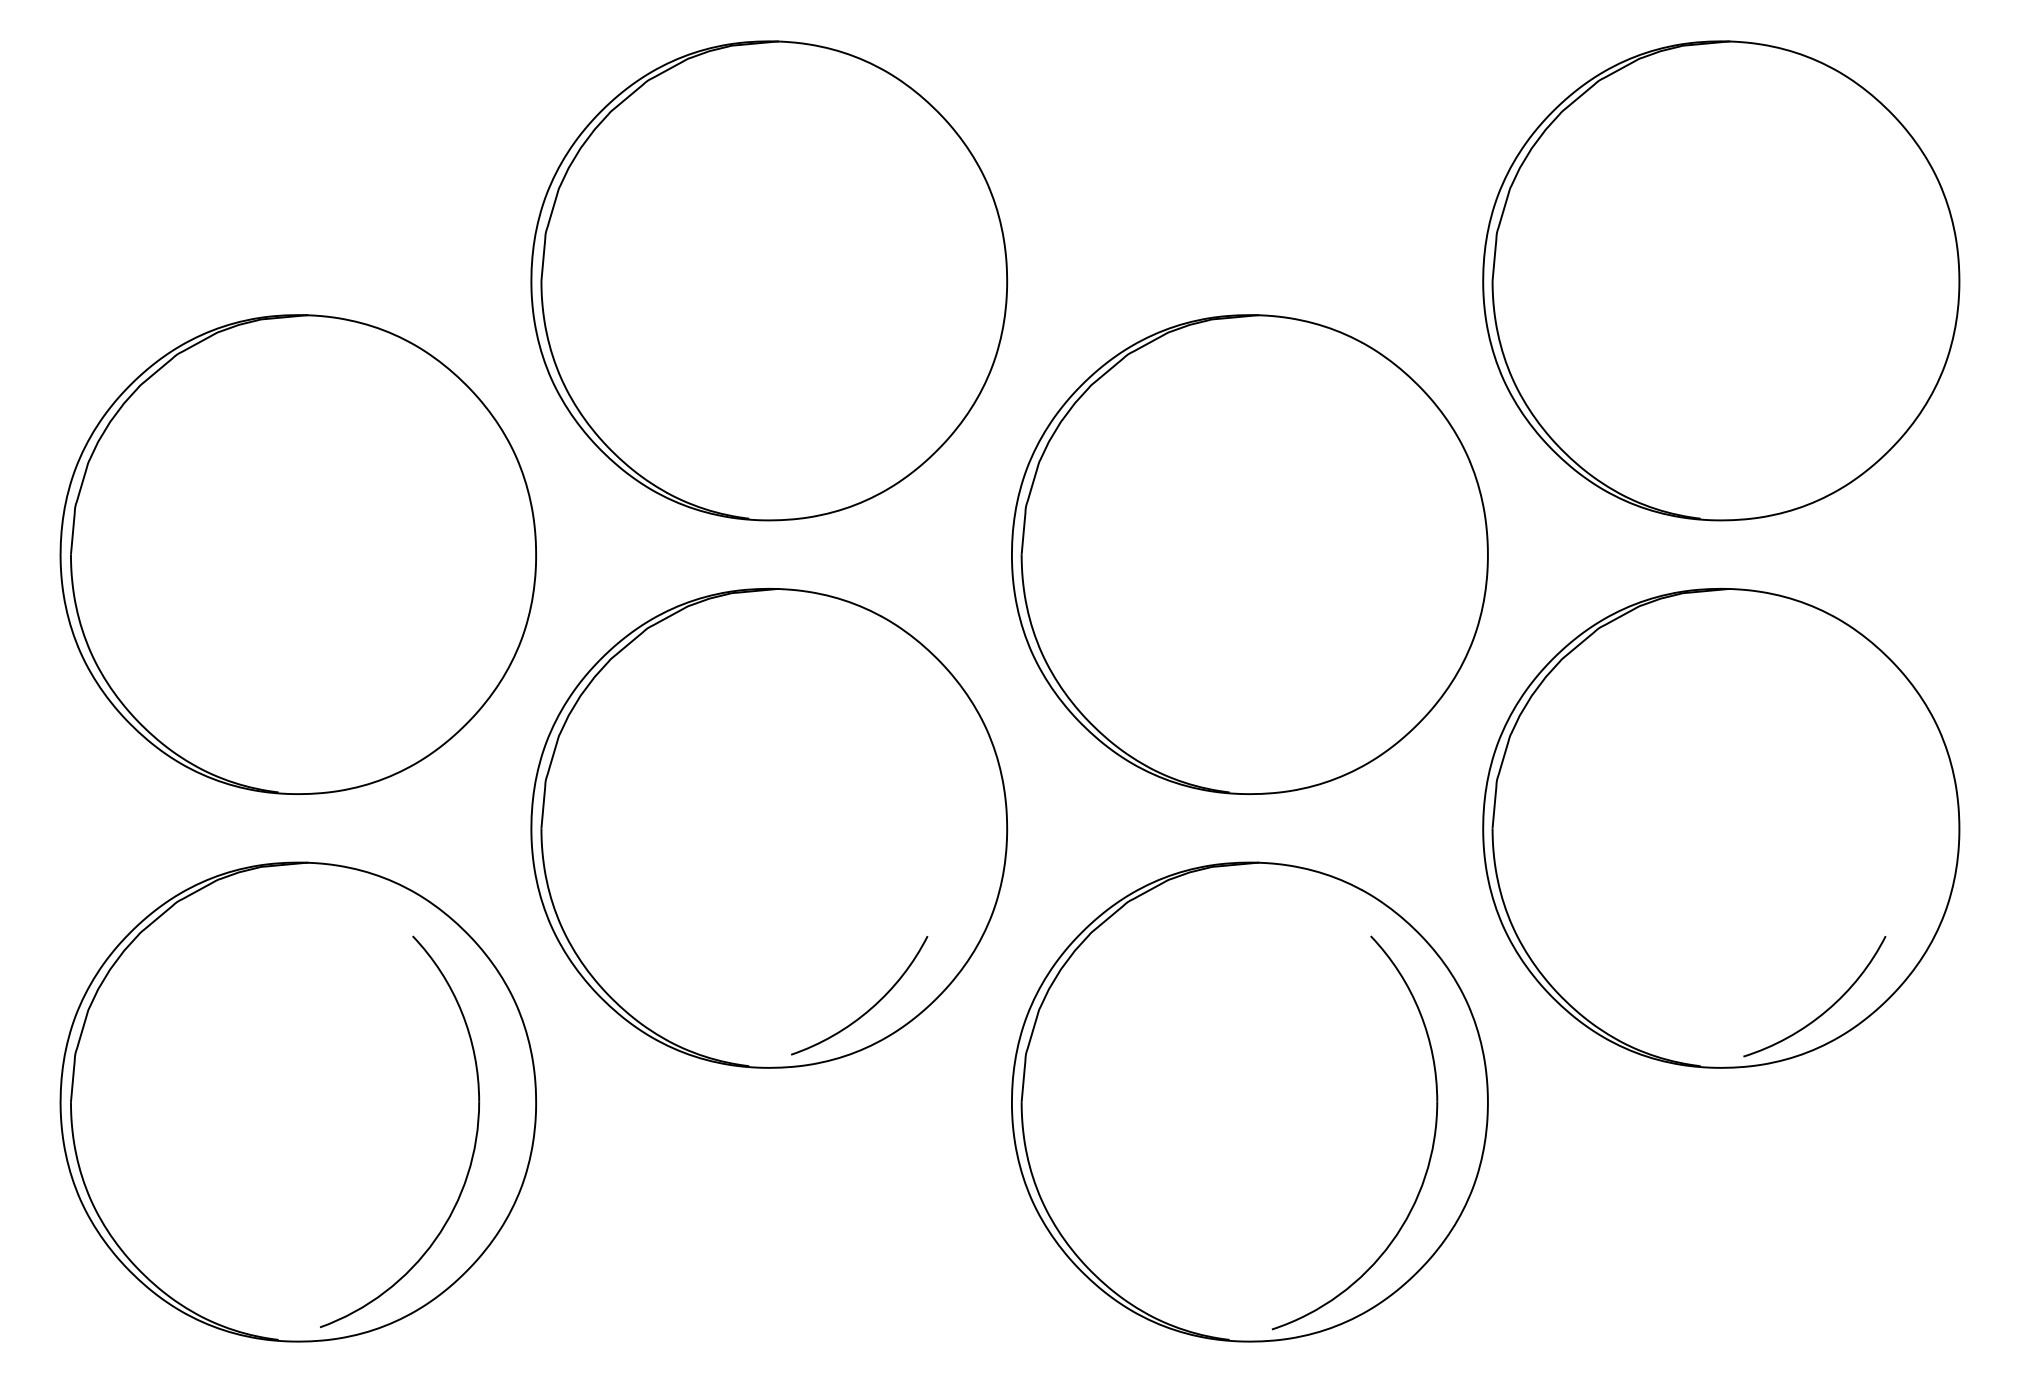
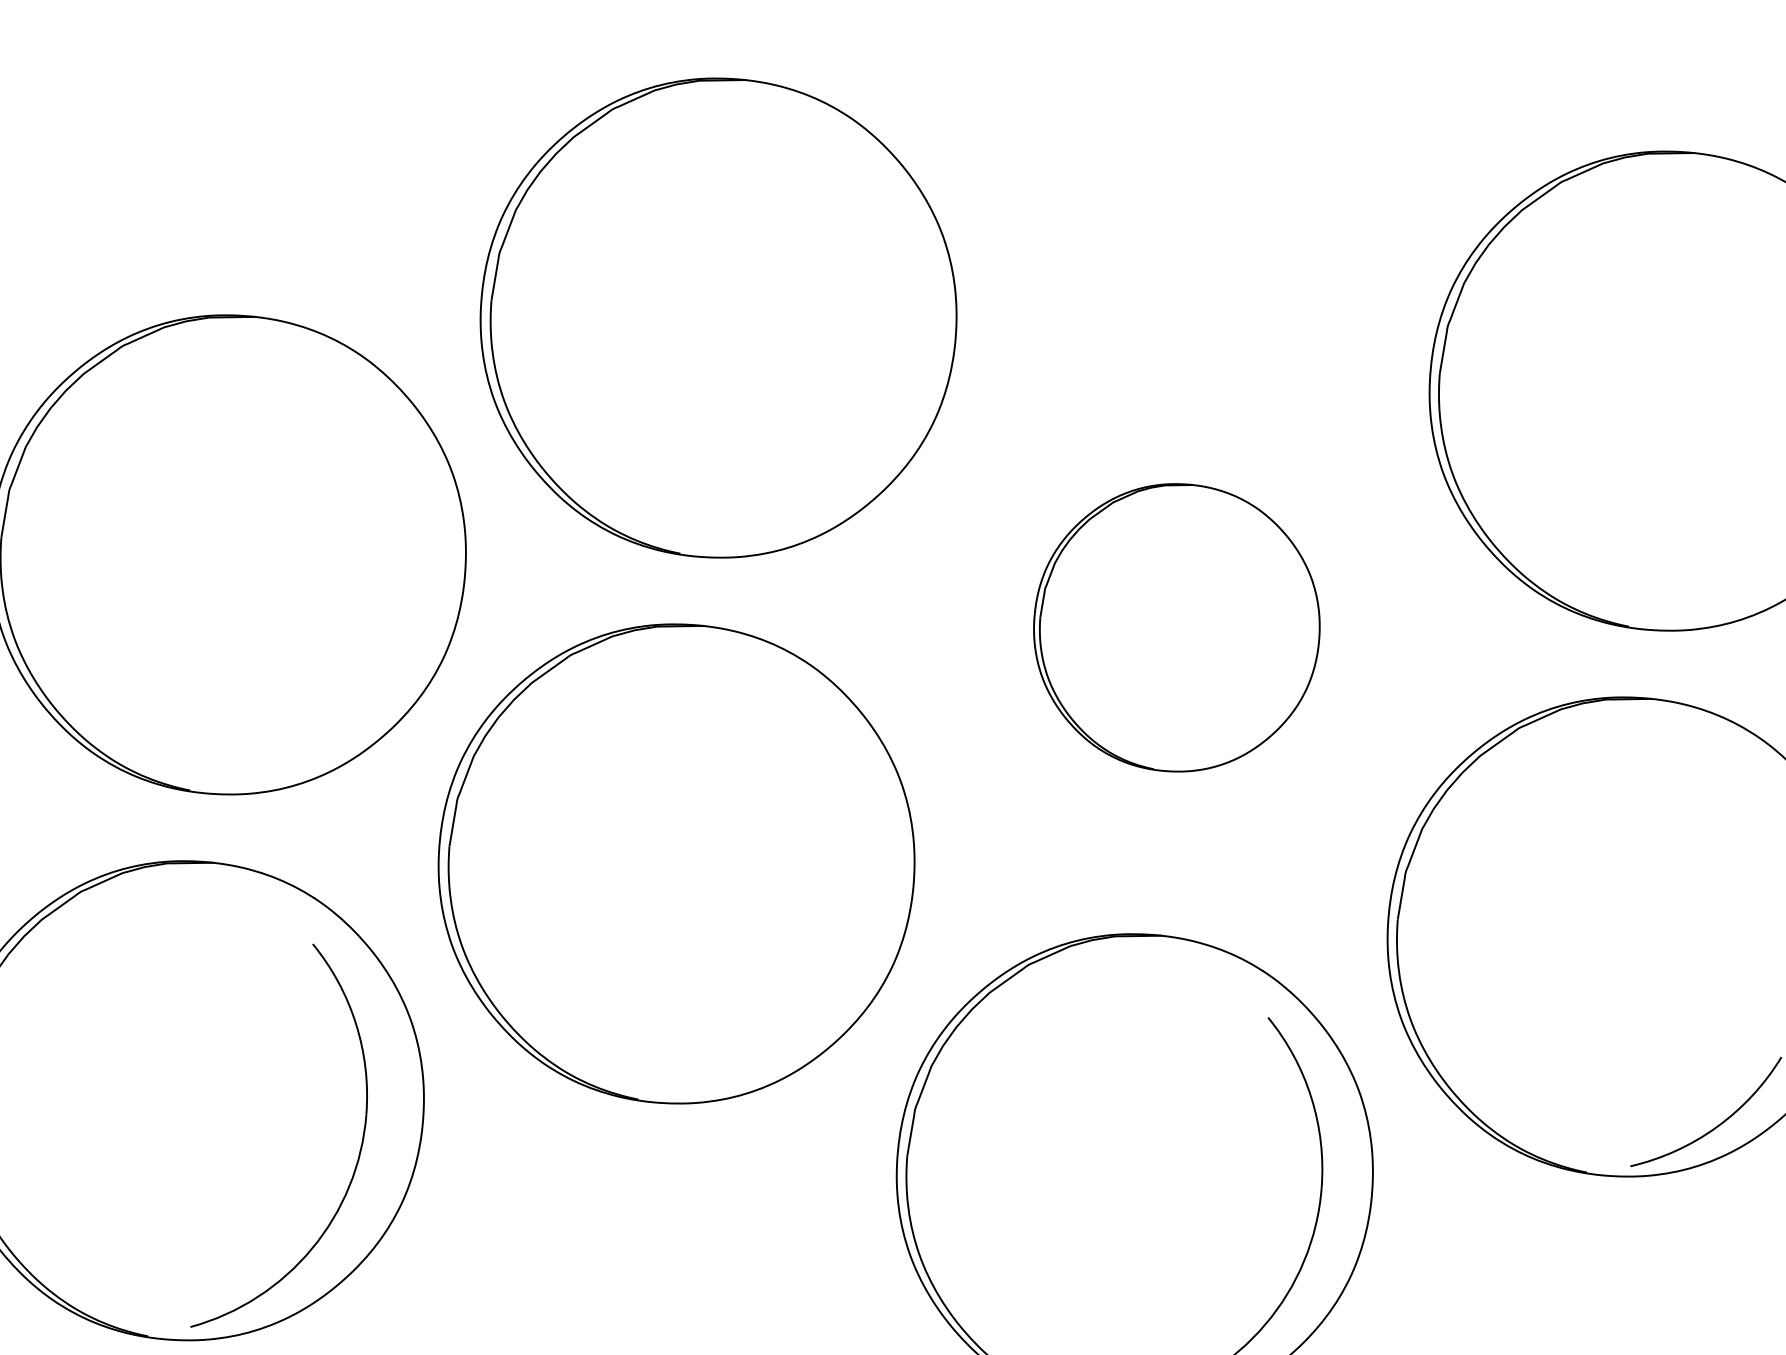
part: (1249, 554) -> (1176, 627), size x0.6
arc: (870, 1007) -> (763, 1050), removed

